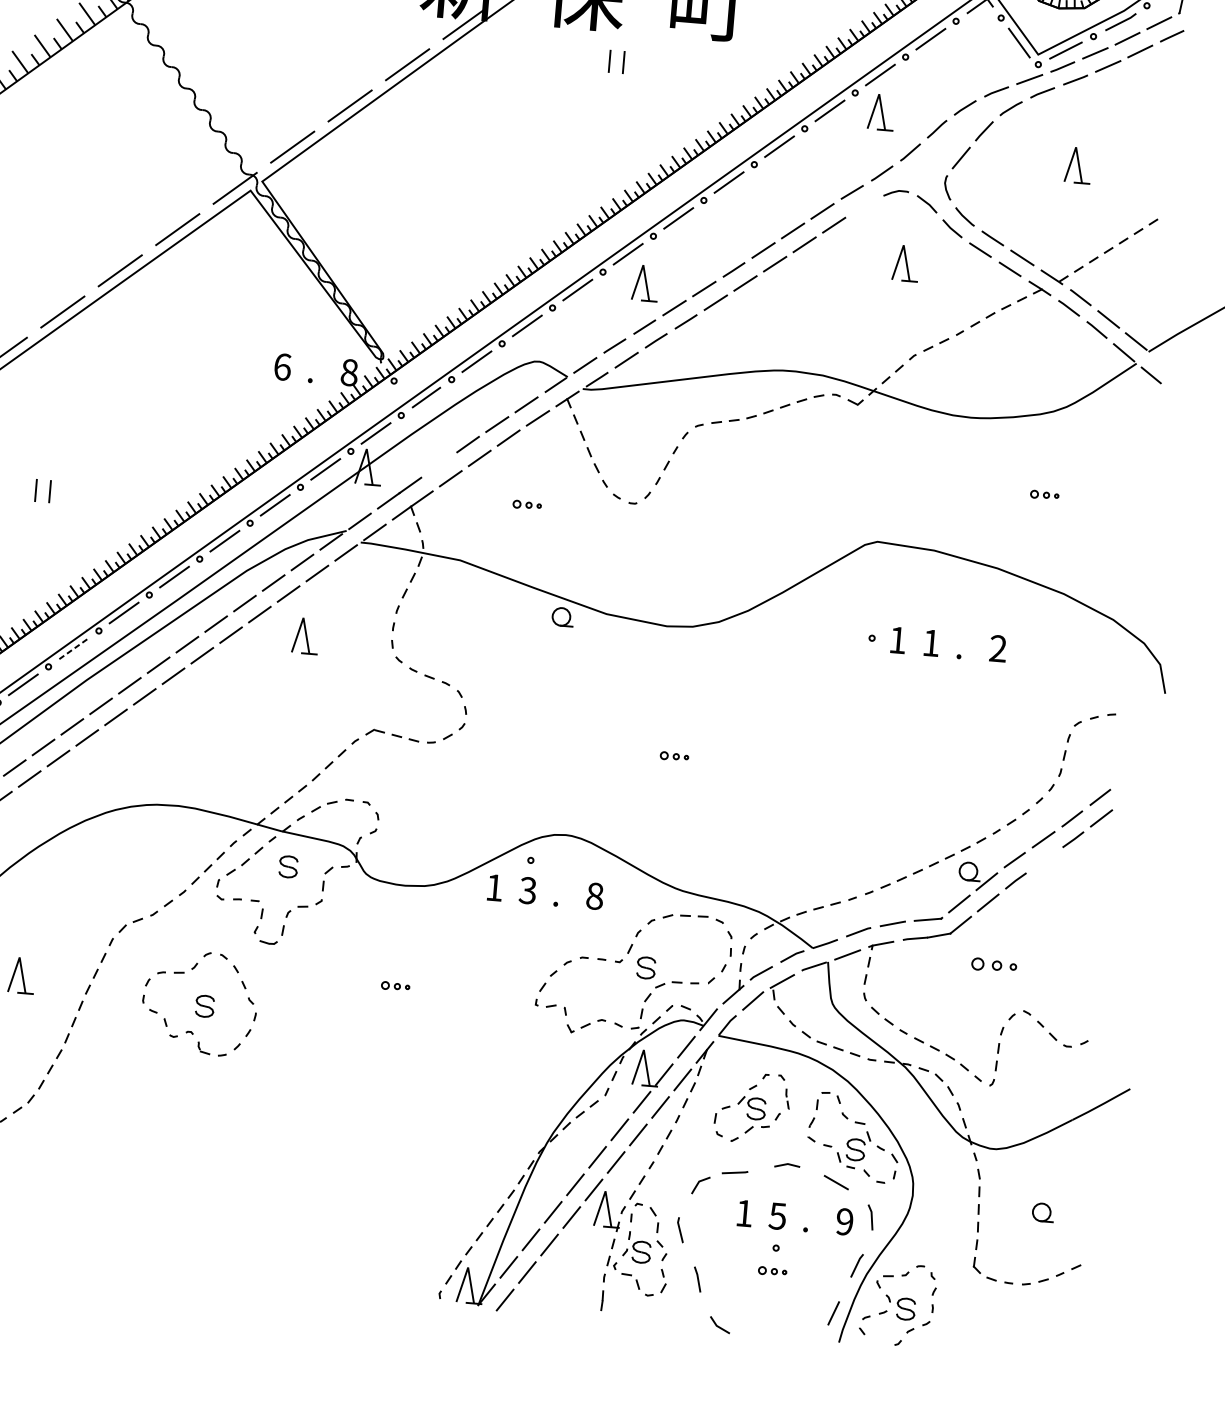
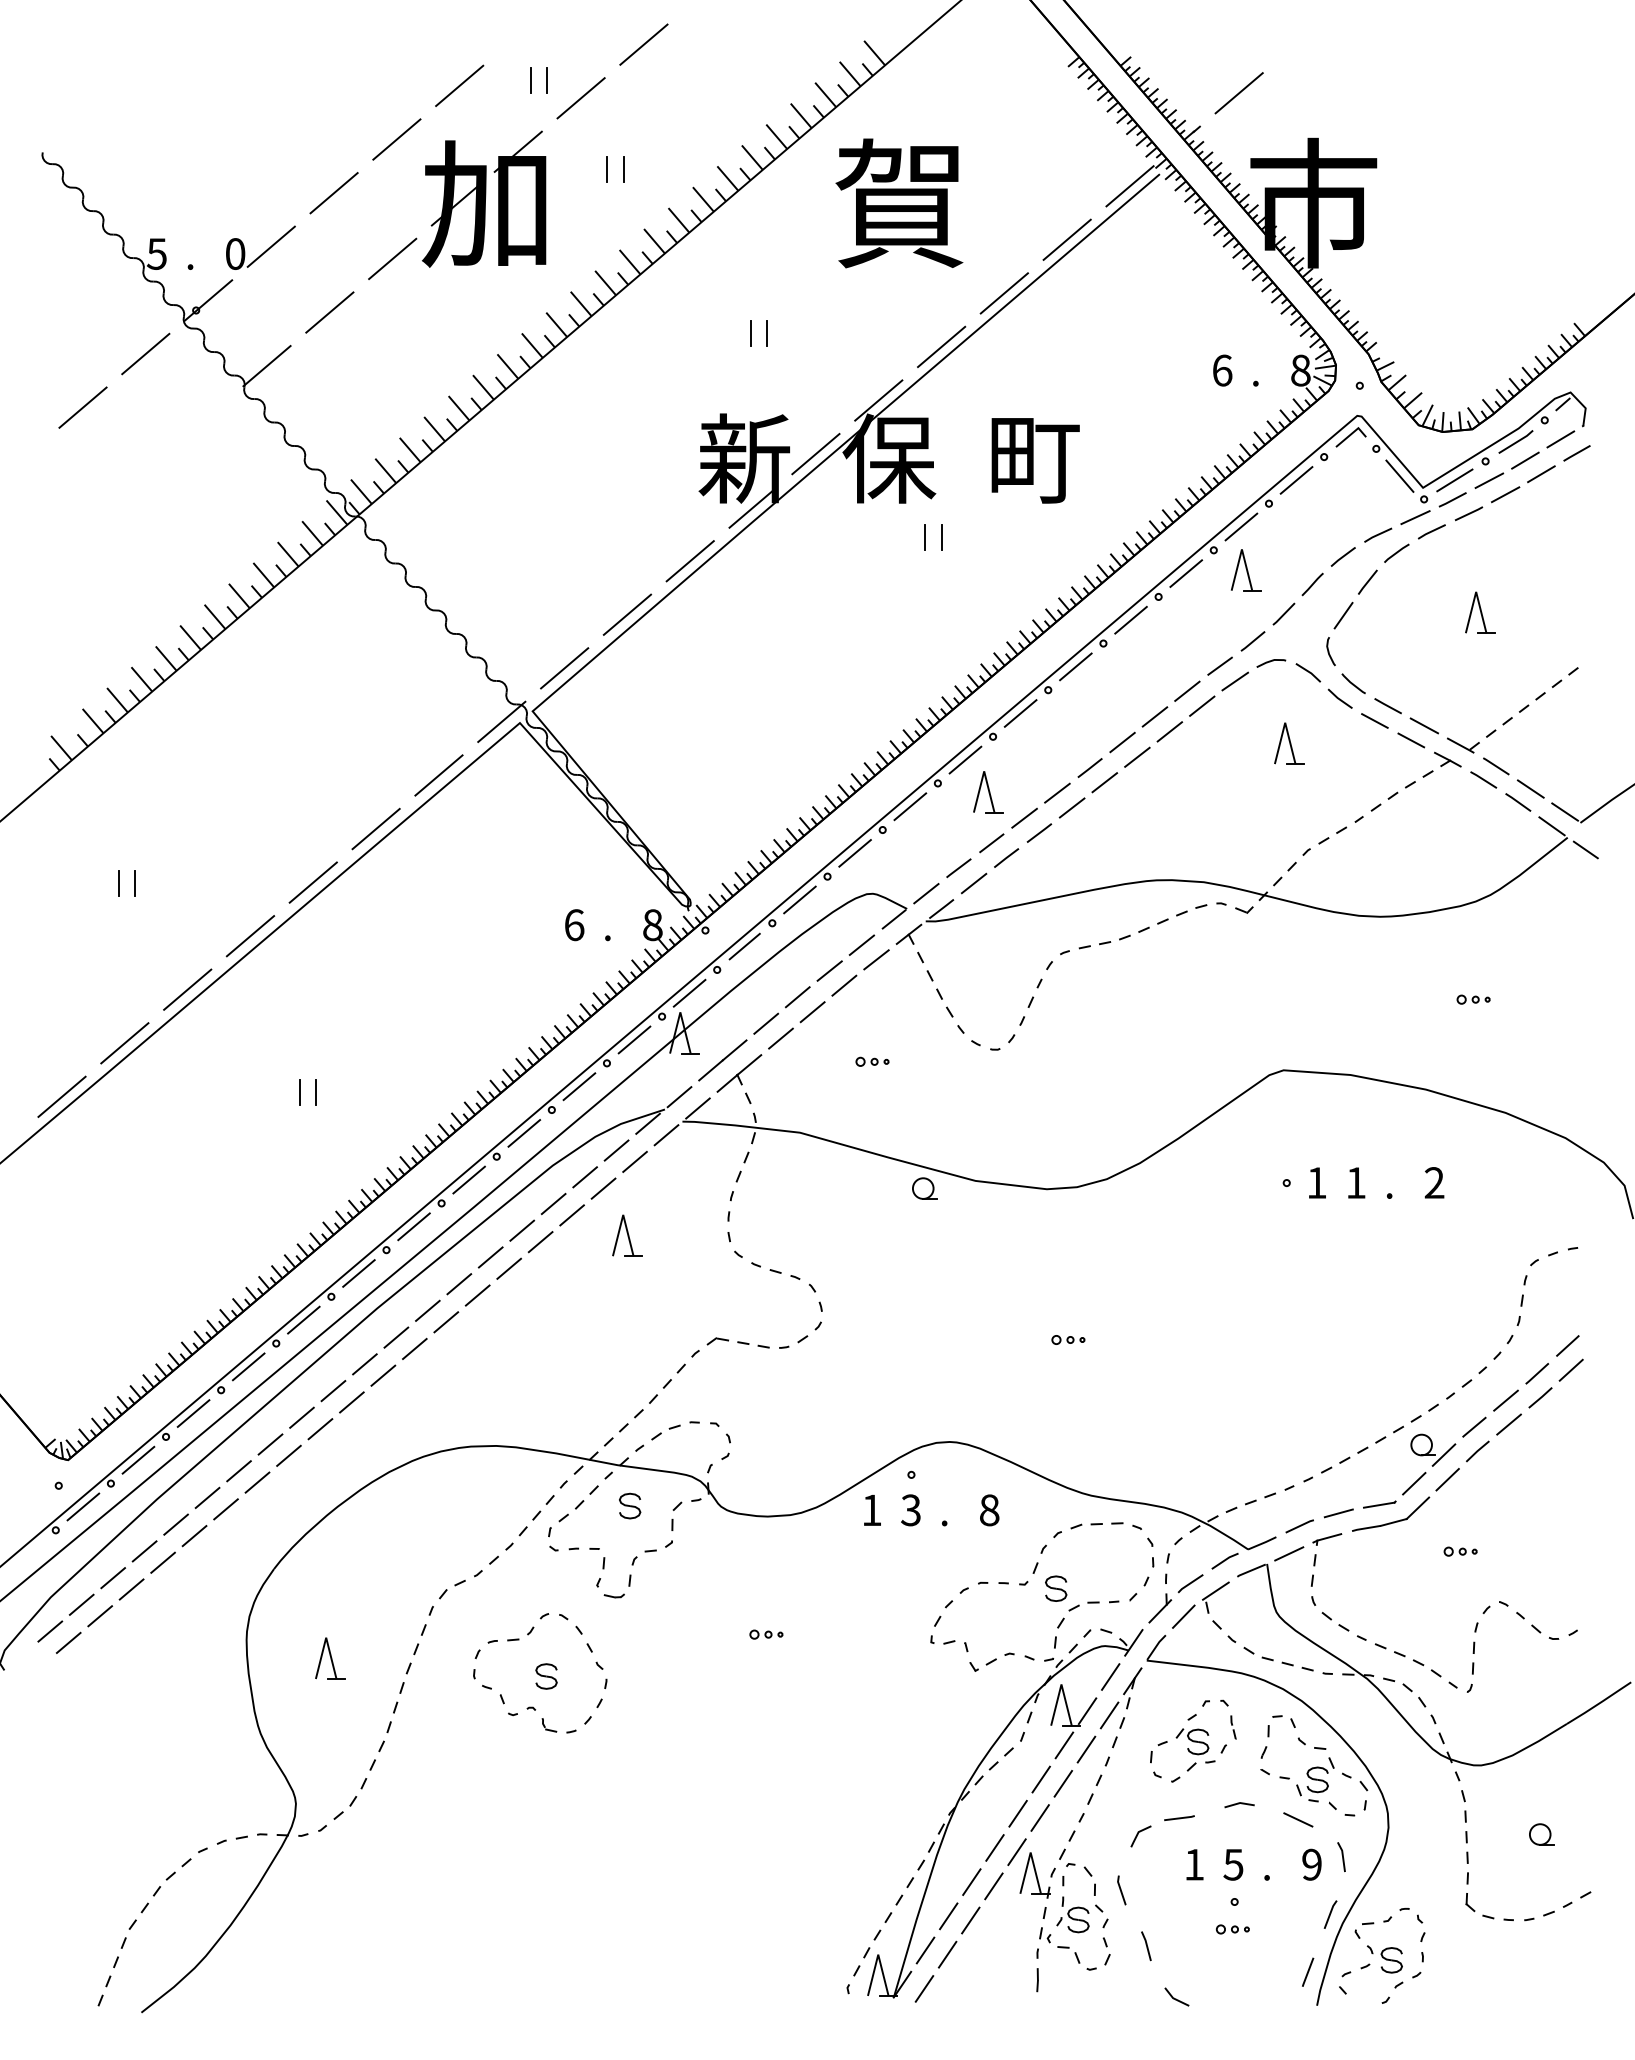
line: (863, 206) -> (1234, 681), added
line: (439, 464) -> (766, 1023), added
line: (73, 648) -> (358, 1273), dashed -> solid
line: (1044, 860) -> (1508, 1424), added
part: (993, 965) -> (1460, 1551), size x0.62

